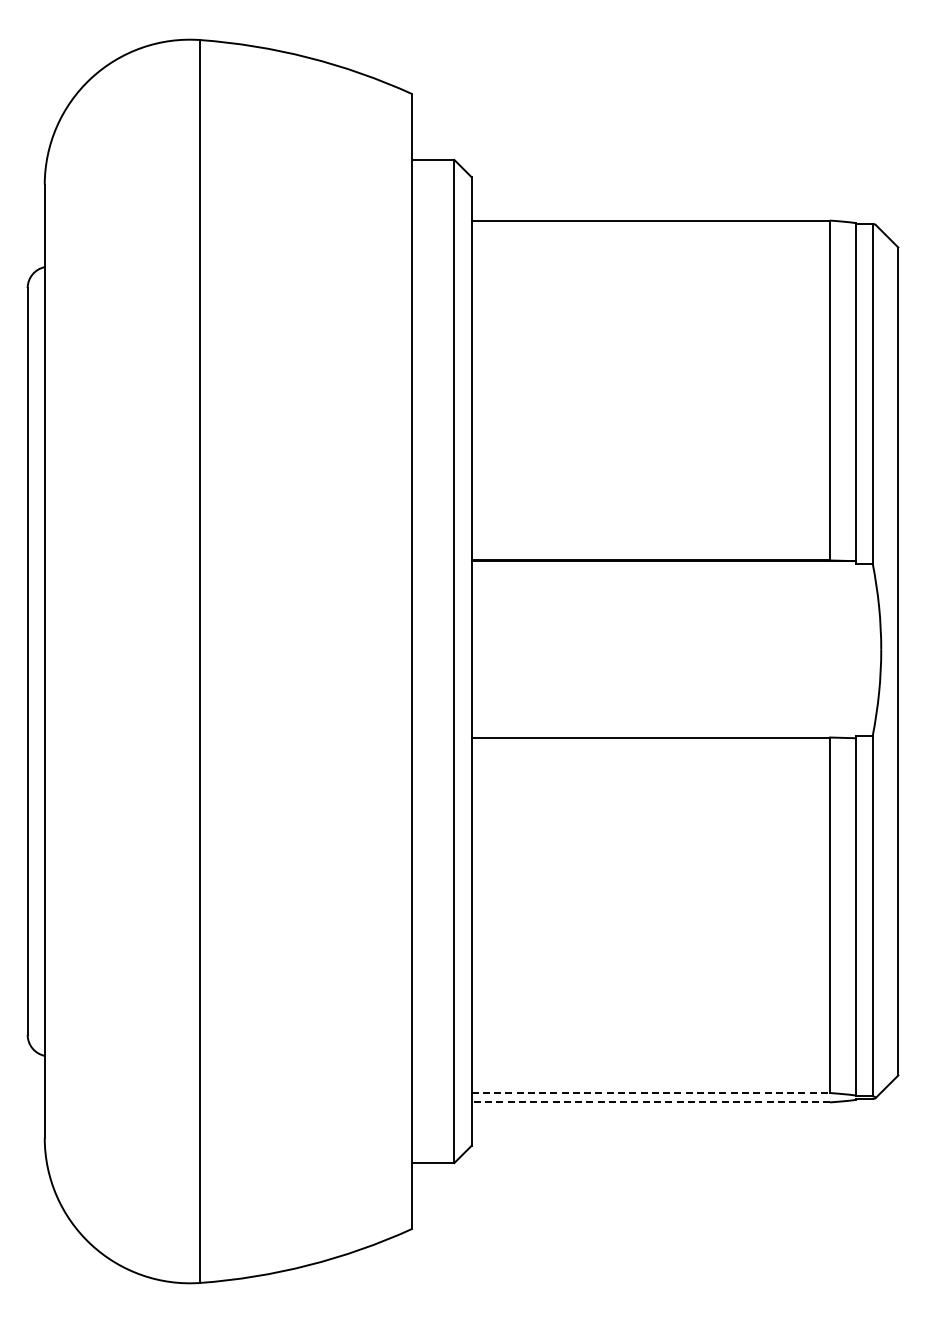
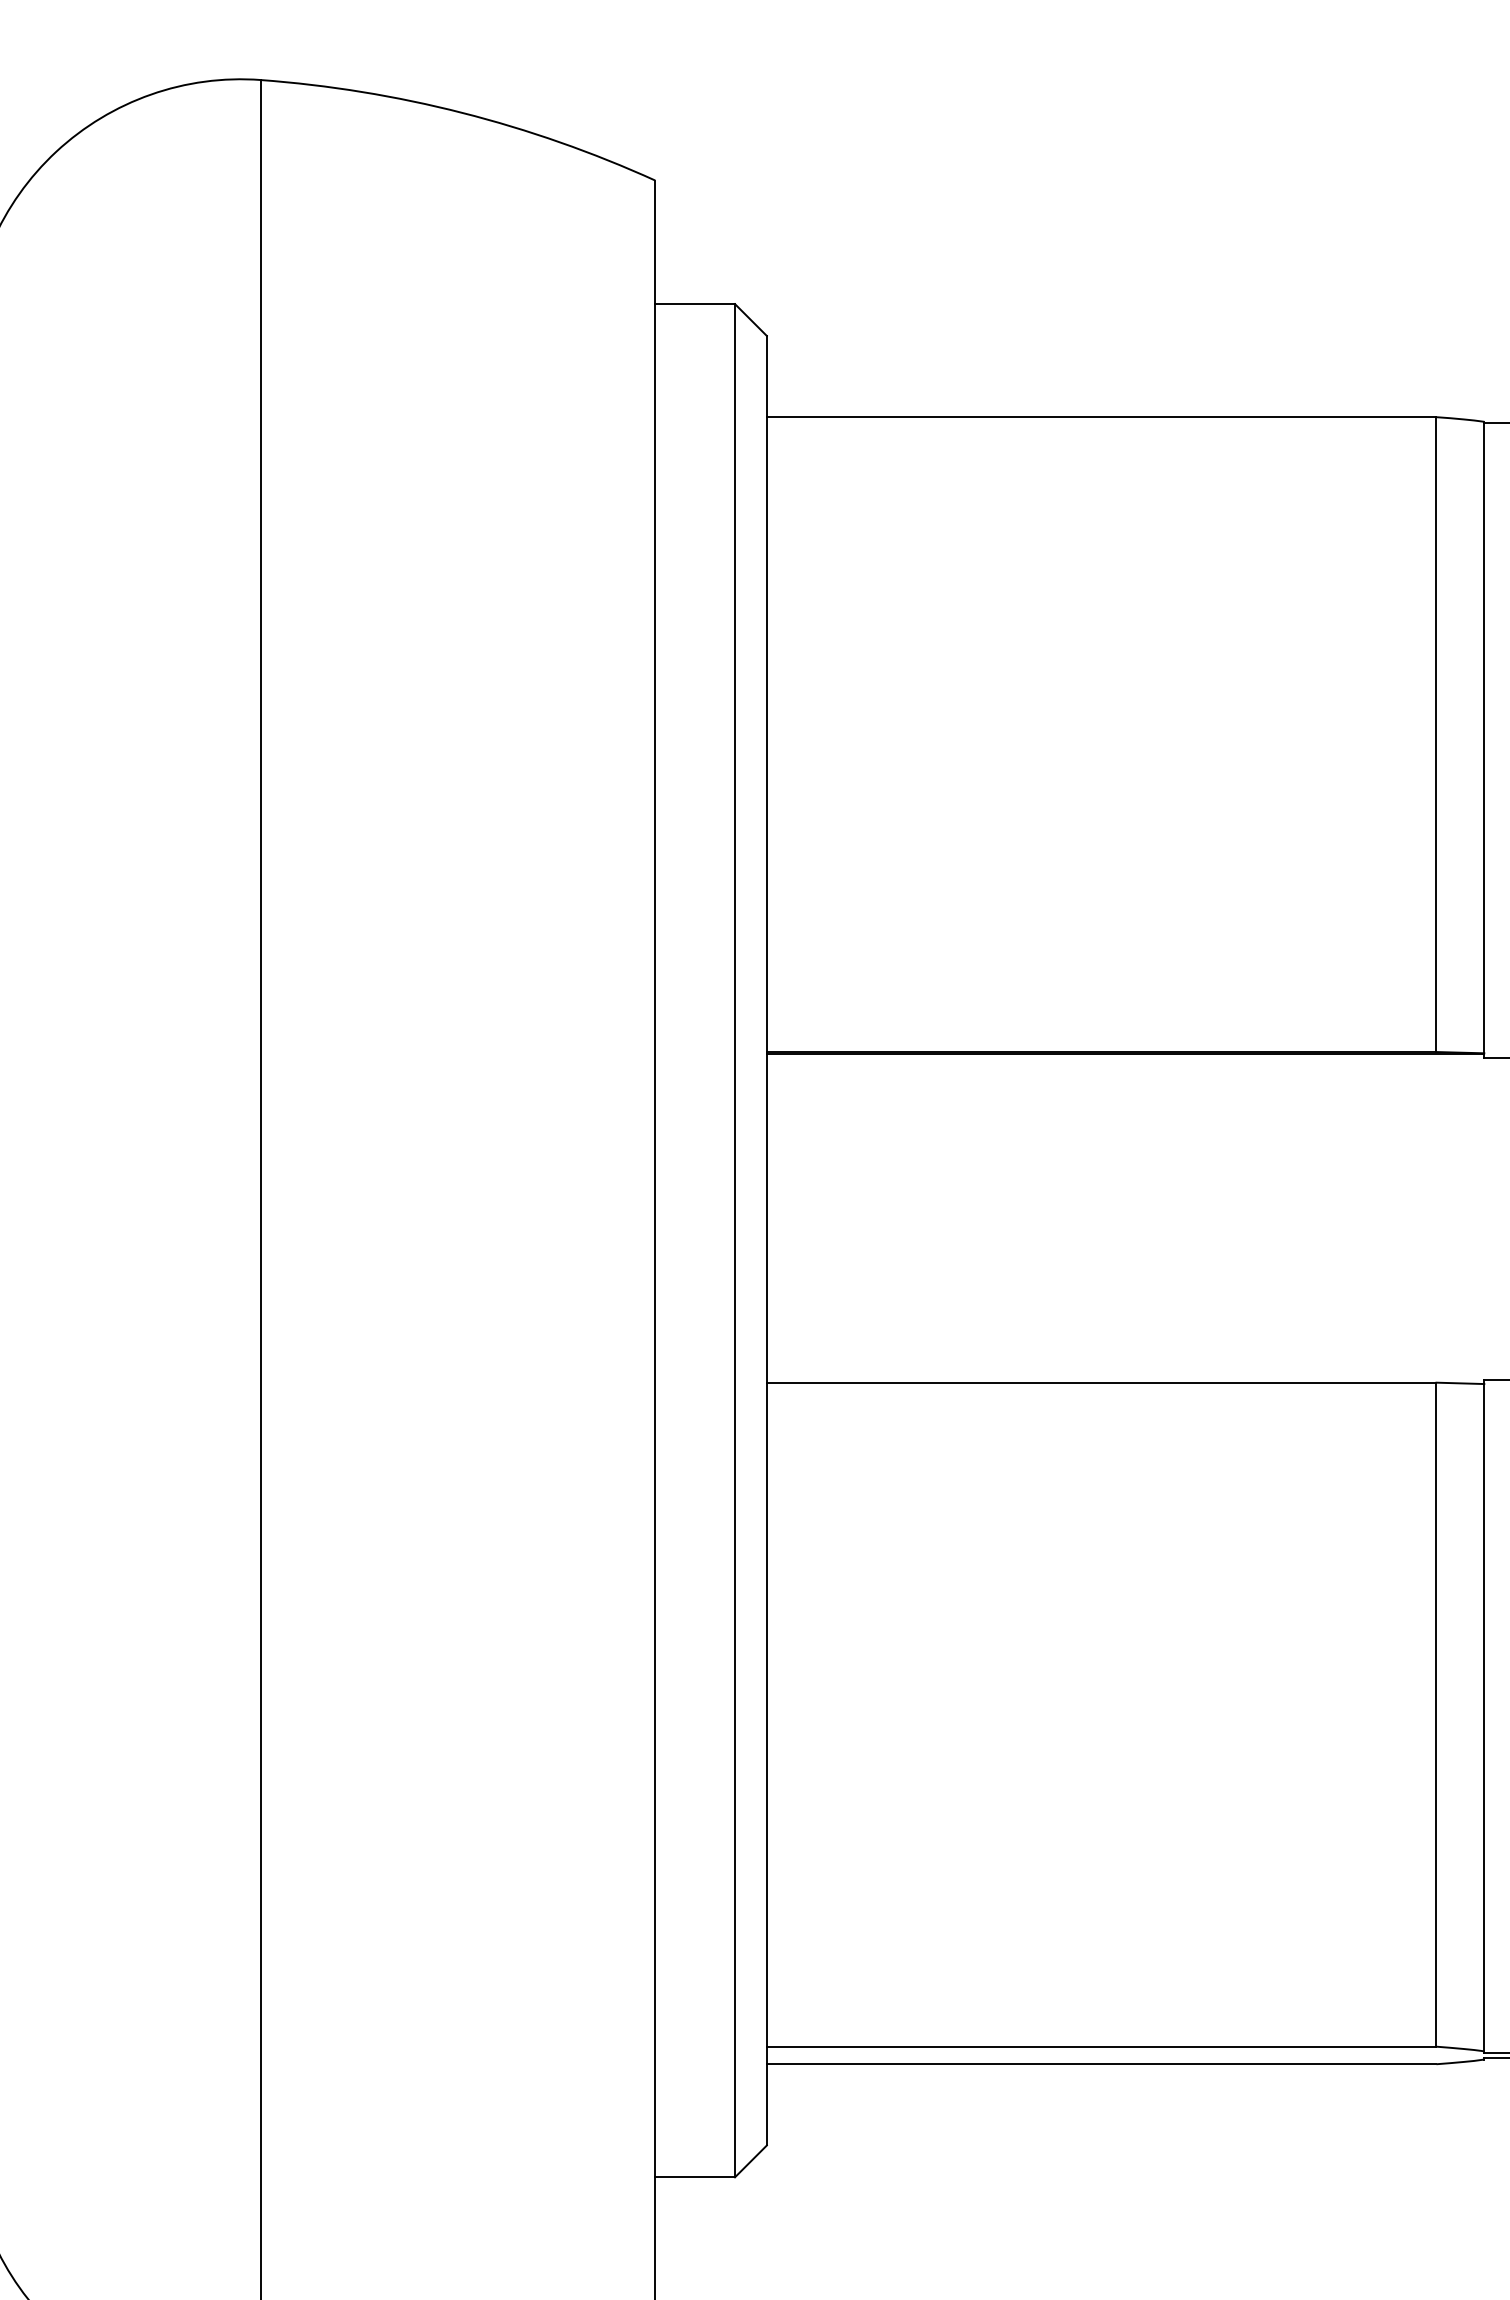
line: (651, 1093) -> (1103, 2047), dashed -> solid
line: (650, 1102) -> (1101, 2064), dashed -> solid

